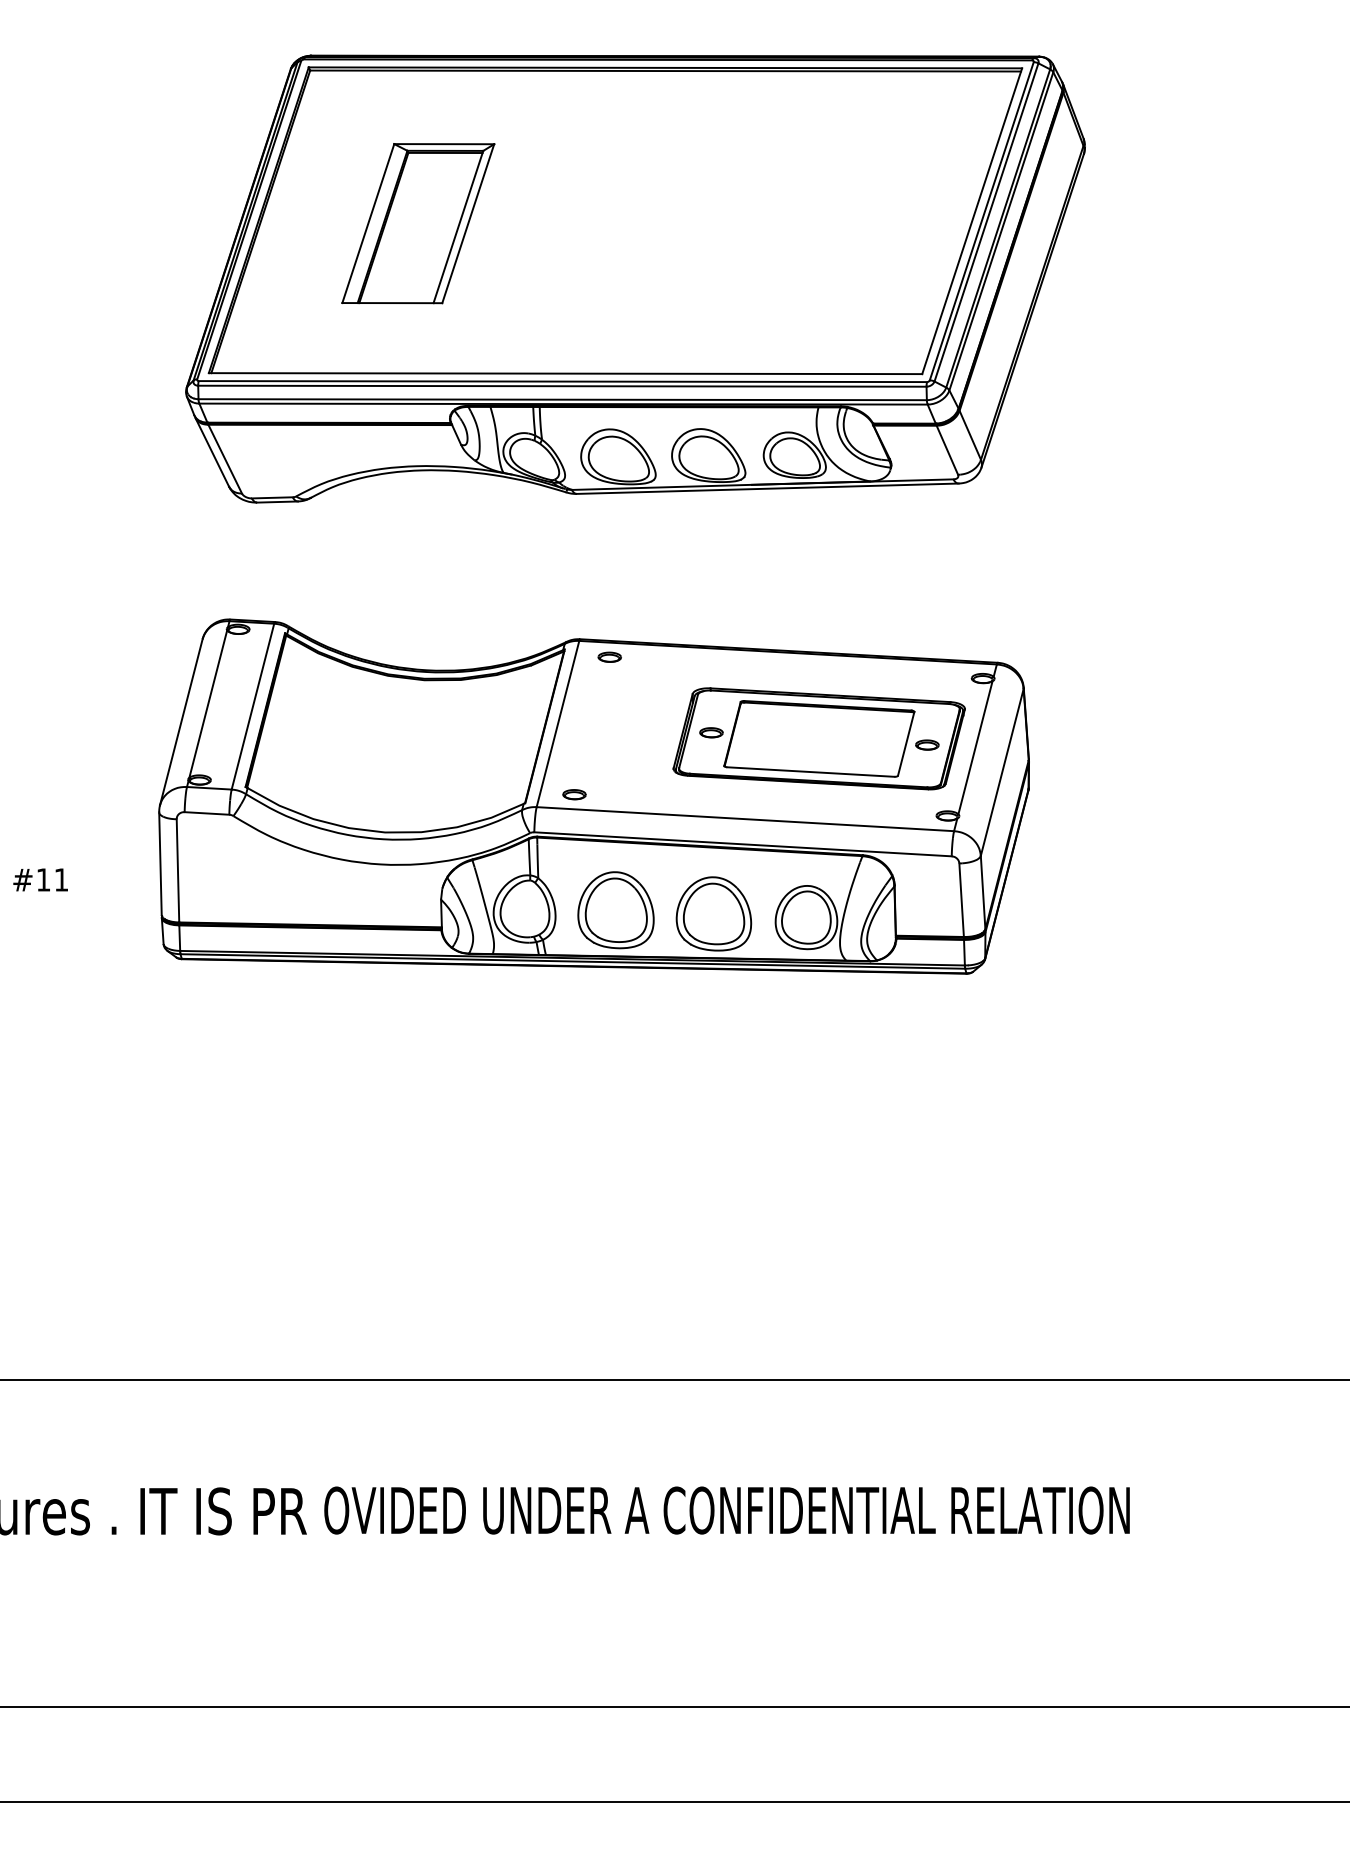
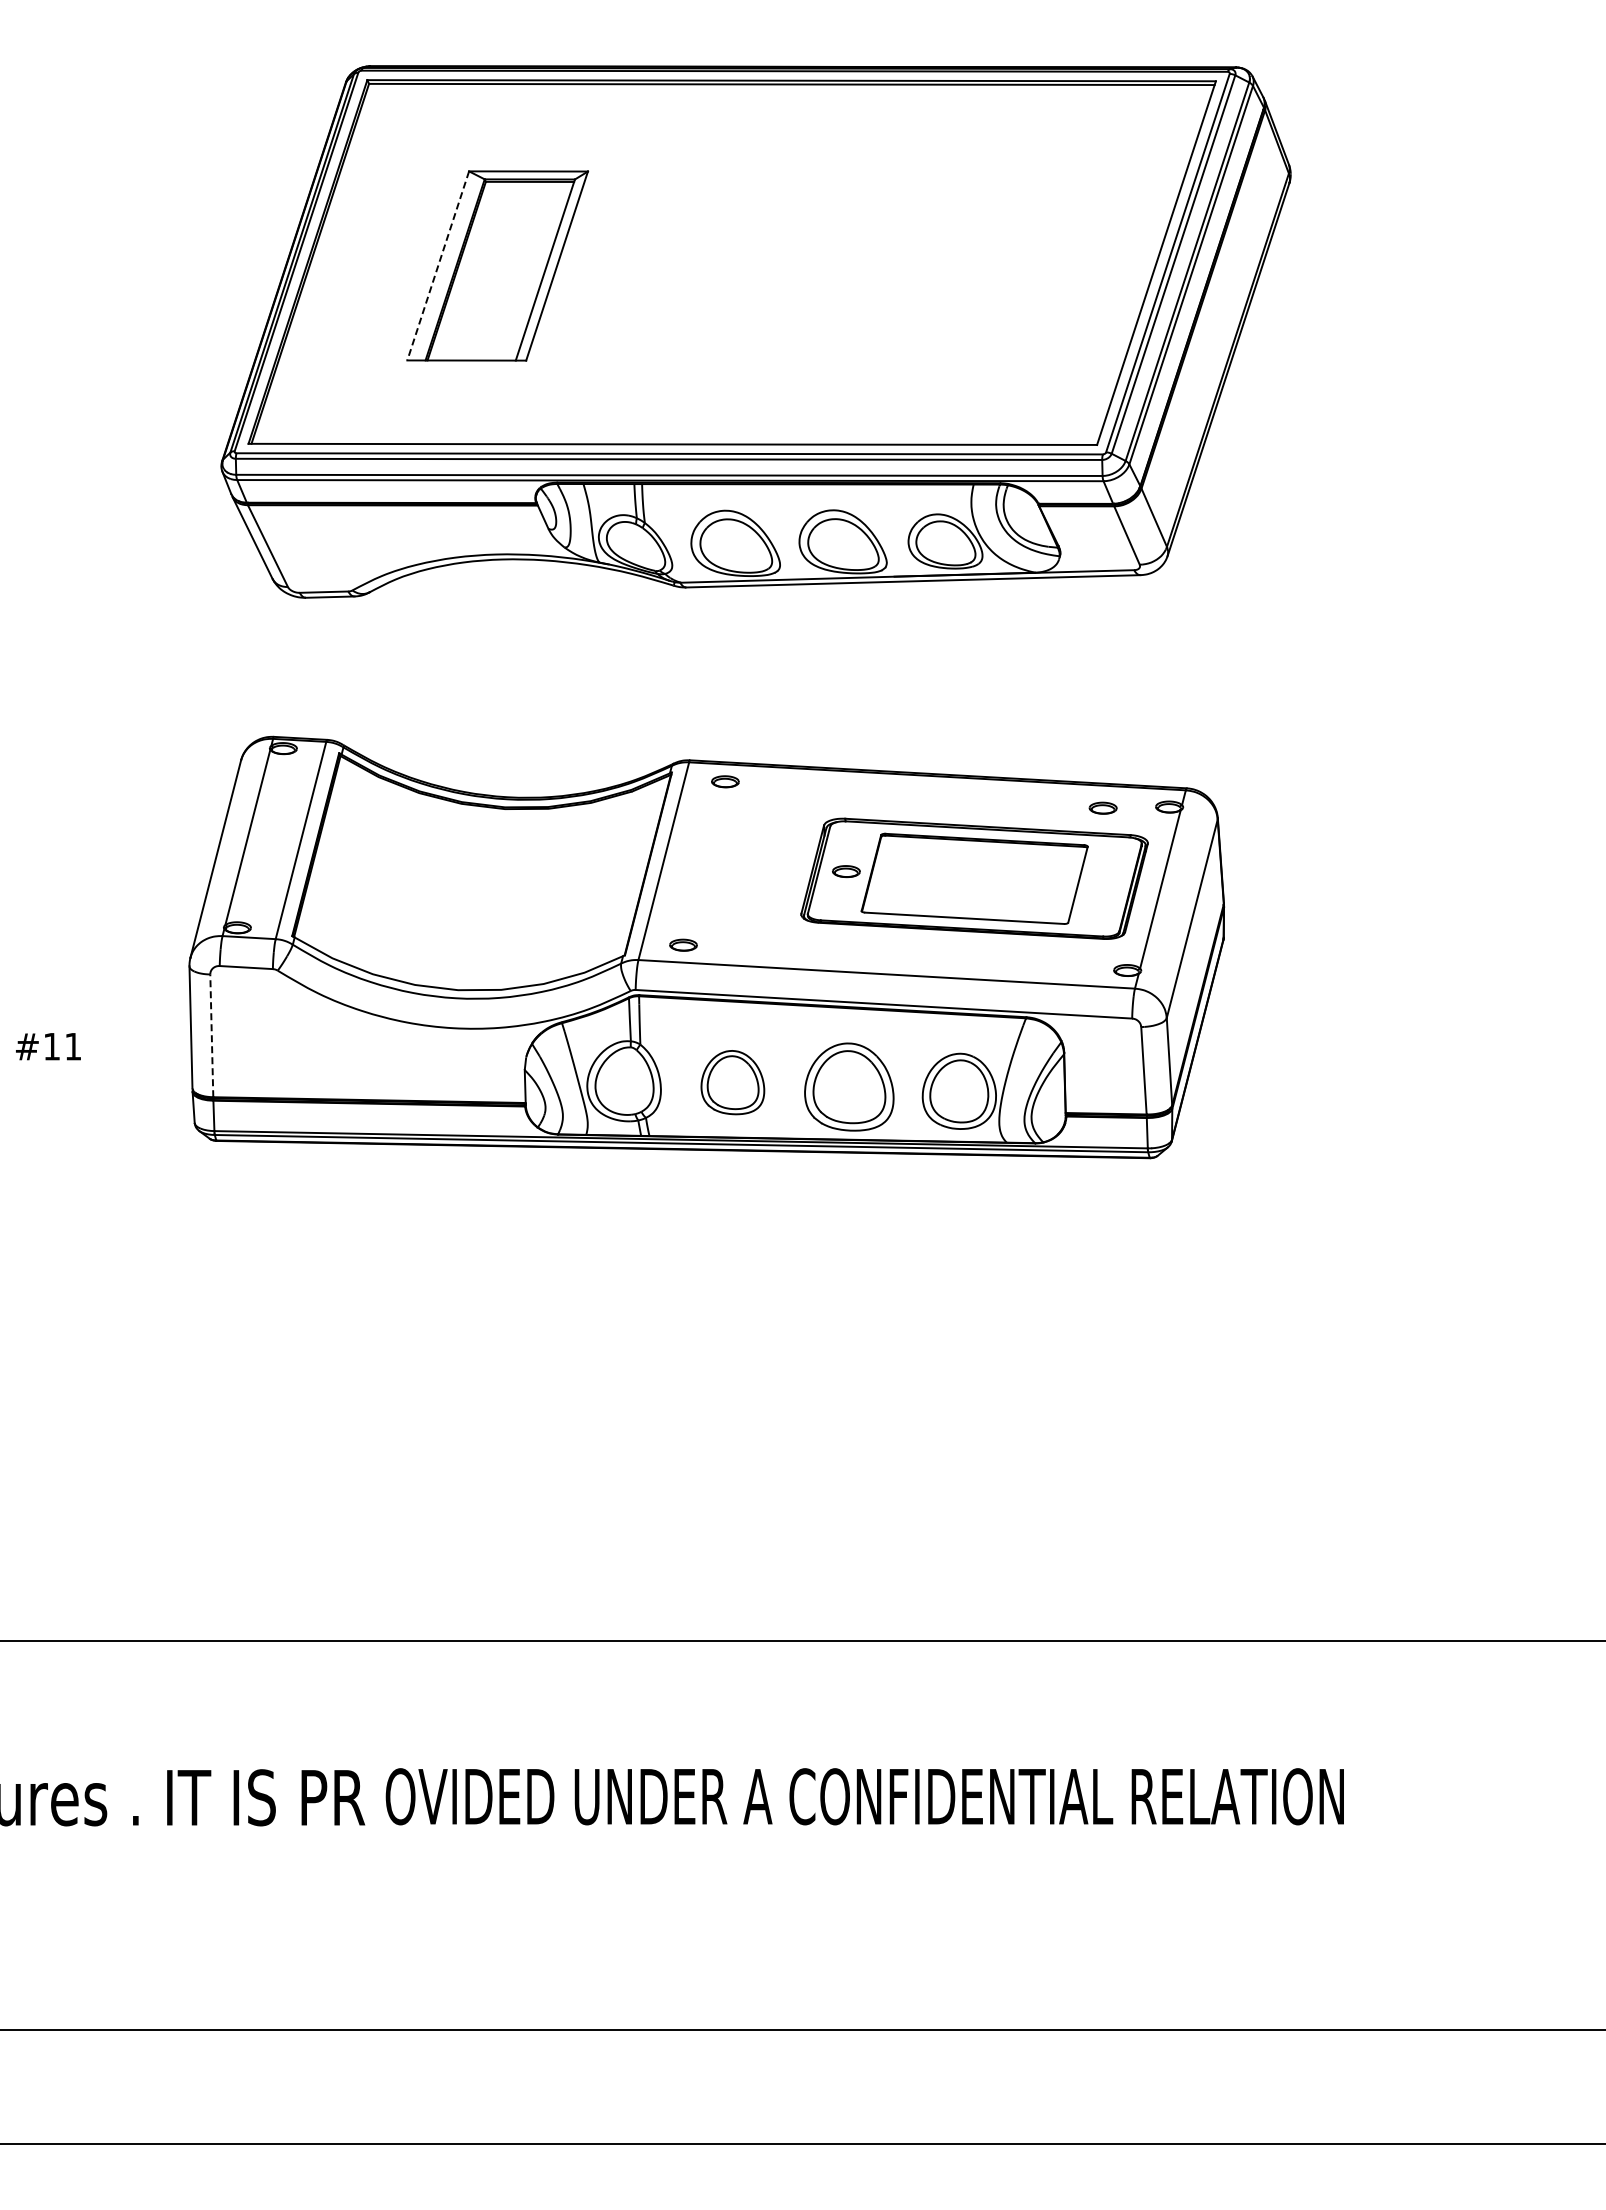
line: (368, 224) -> (438, 266), solid -> dashed
part: (926, 744) -> (1102, 807), moved
line: (177, 870) -> (211, 1035), solid -> dashed
part: (615, 910) -> (732, 1082), size x0.7

